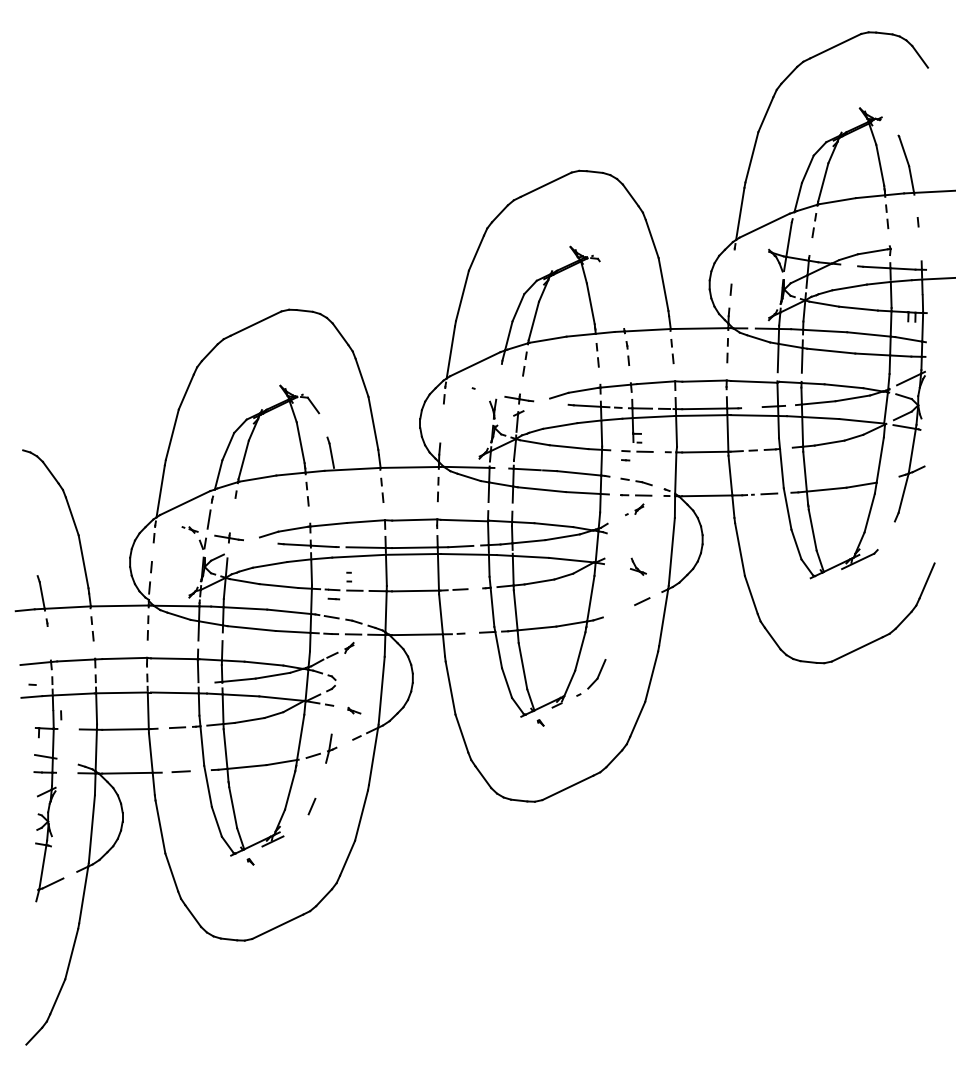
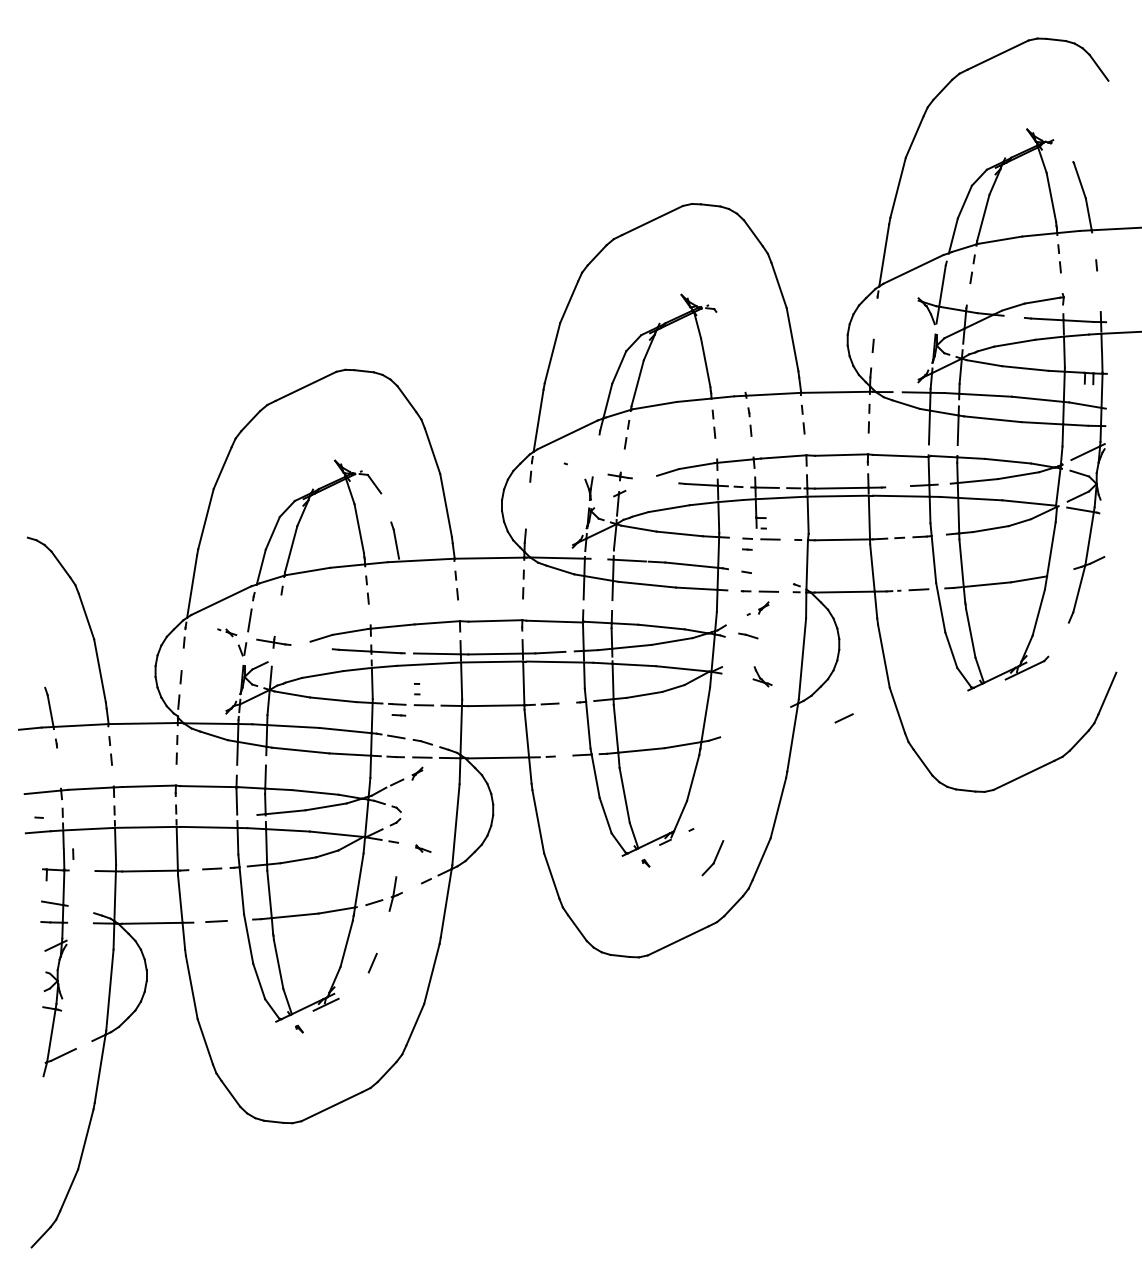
part: (518, 399) -> (619, 476), size x0.7
line: (644, 482) -> (748, 635), moved
line: (641, 601) -> (843, 718), moved
part: (596, 674) -> (712, 858), moved

